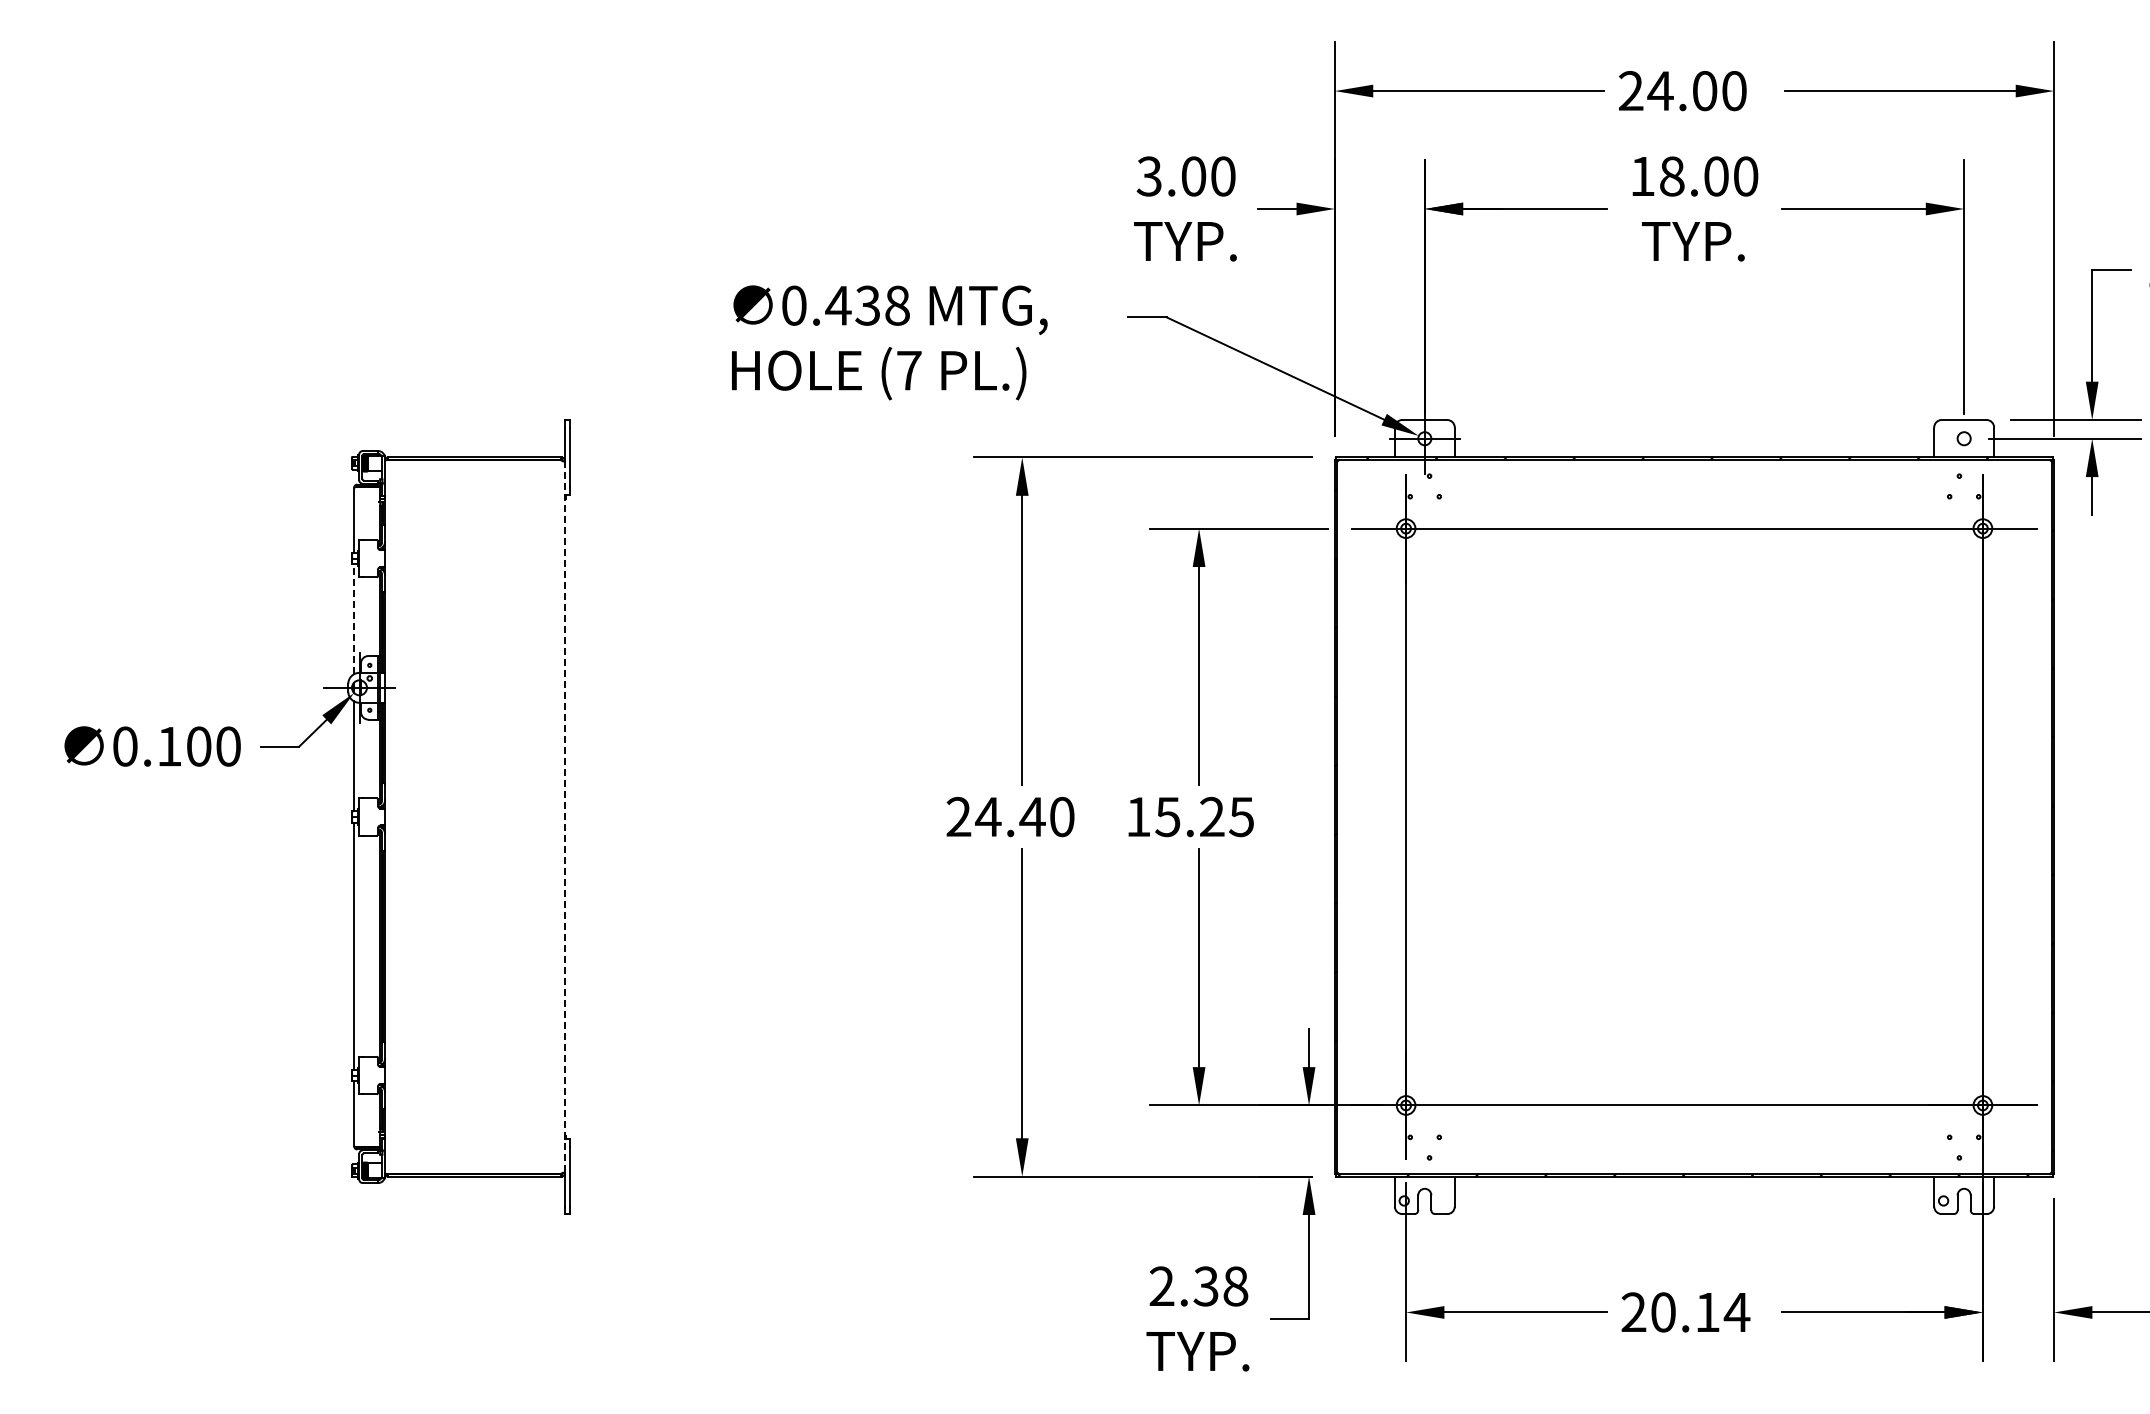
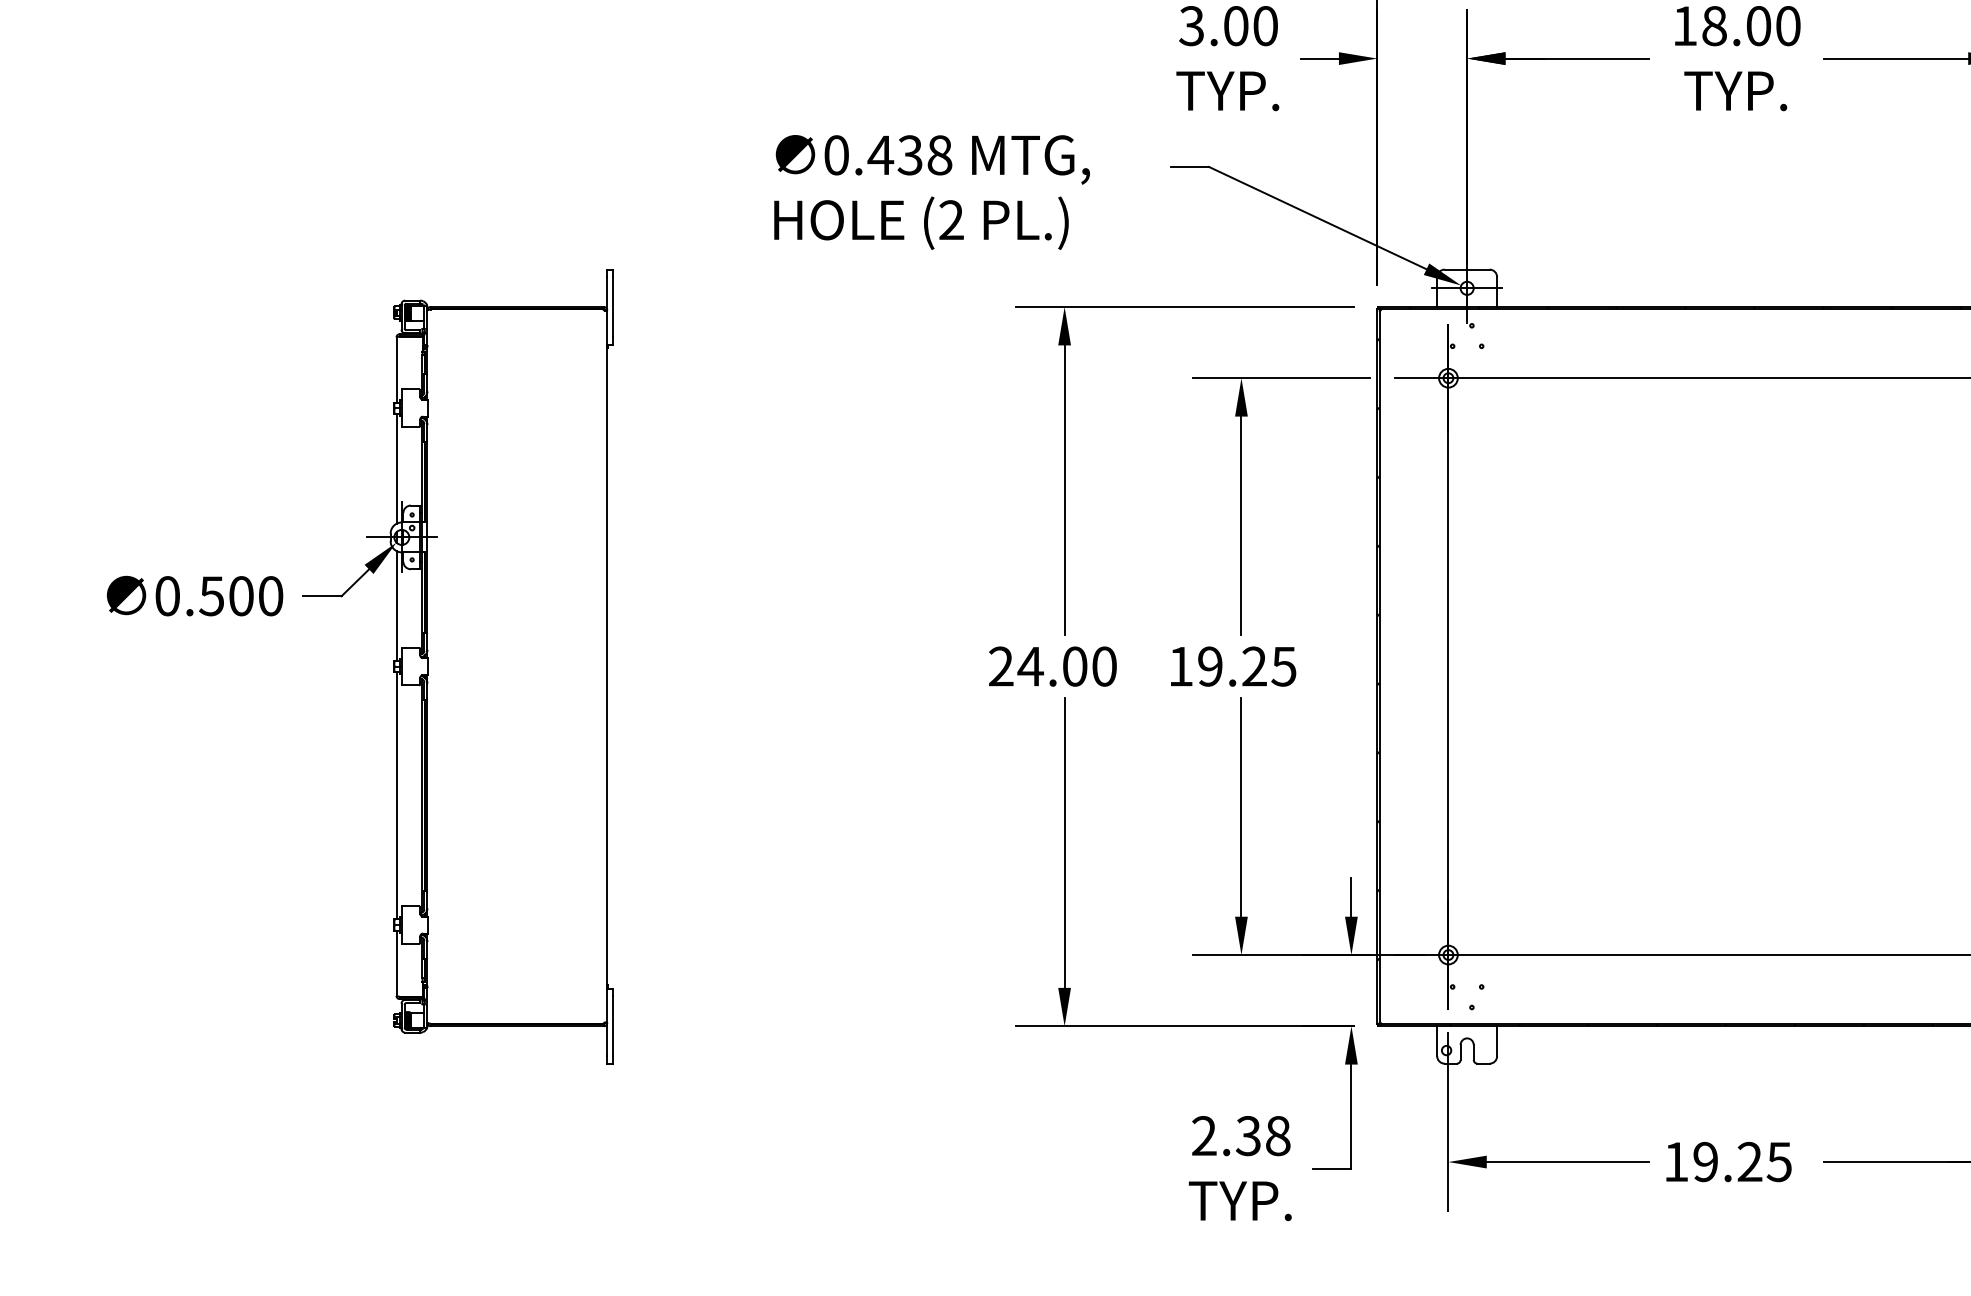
text: (909, 370) -> (951, 220), (7 -> (2
line: (354, 619) -> (396, 469), dashed -> solid
text: (168, 746) -> (210, 596), 0.100 -> 0.500
text: (1032, 816) -> (1074, 666), 24.40 -> 24.00
text: (1167, 816) -> (1209, 666), 15.25 -> 19.25
line: (564, 817) -> (606, 667), dashed -> solid
text: (1685, 1312) -> (1727, 1162), 20.14 -> 19.25

